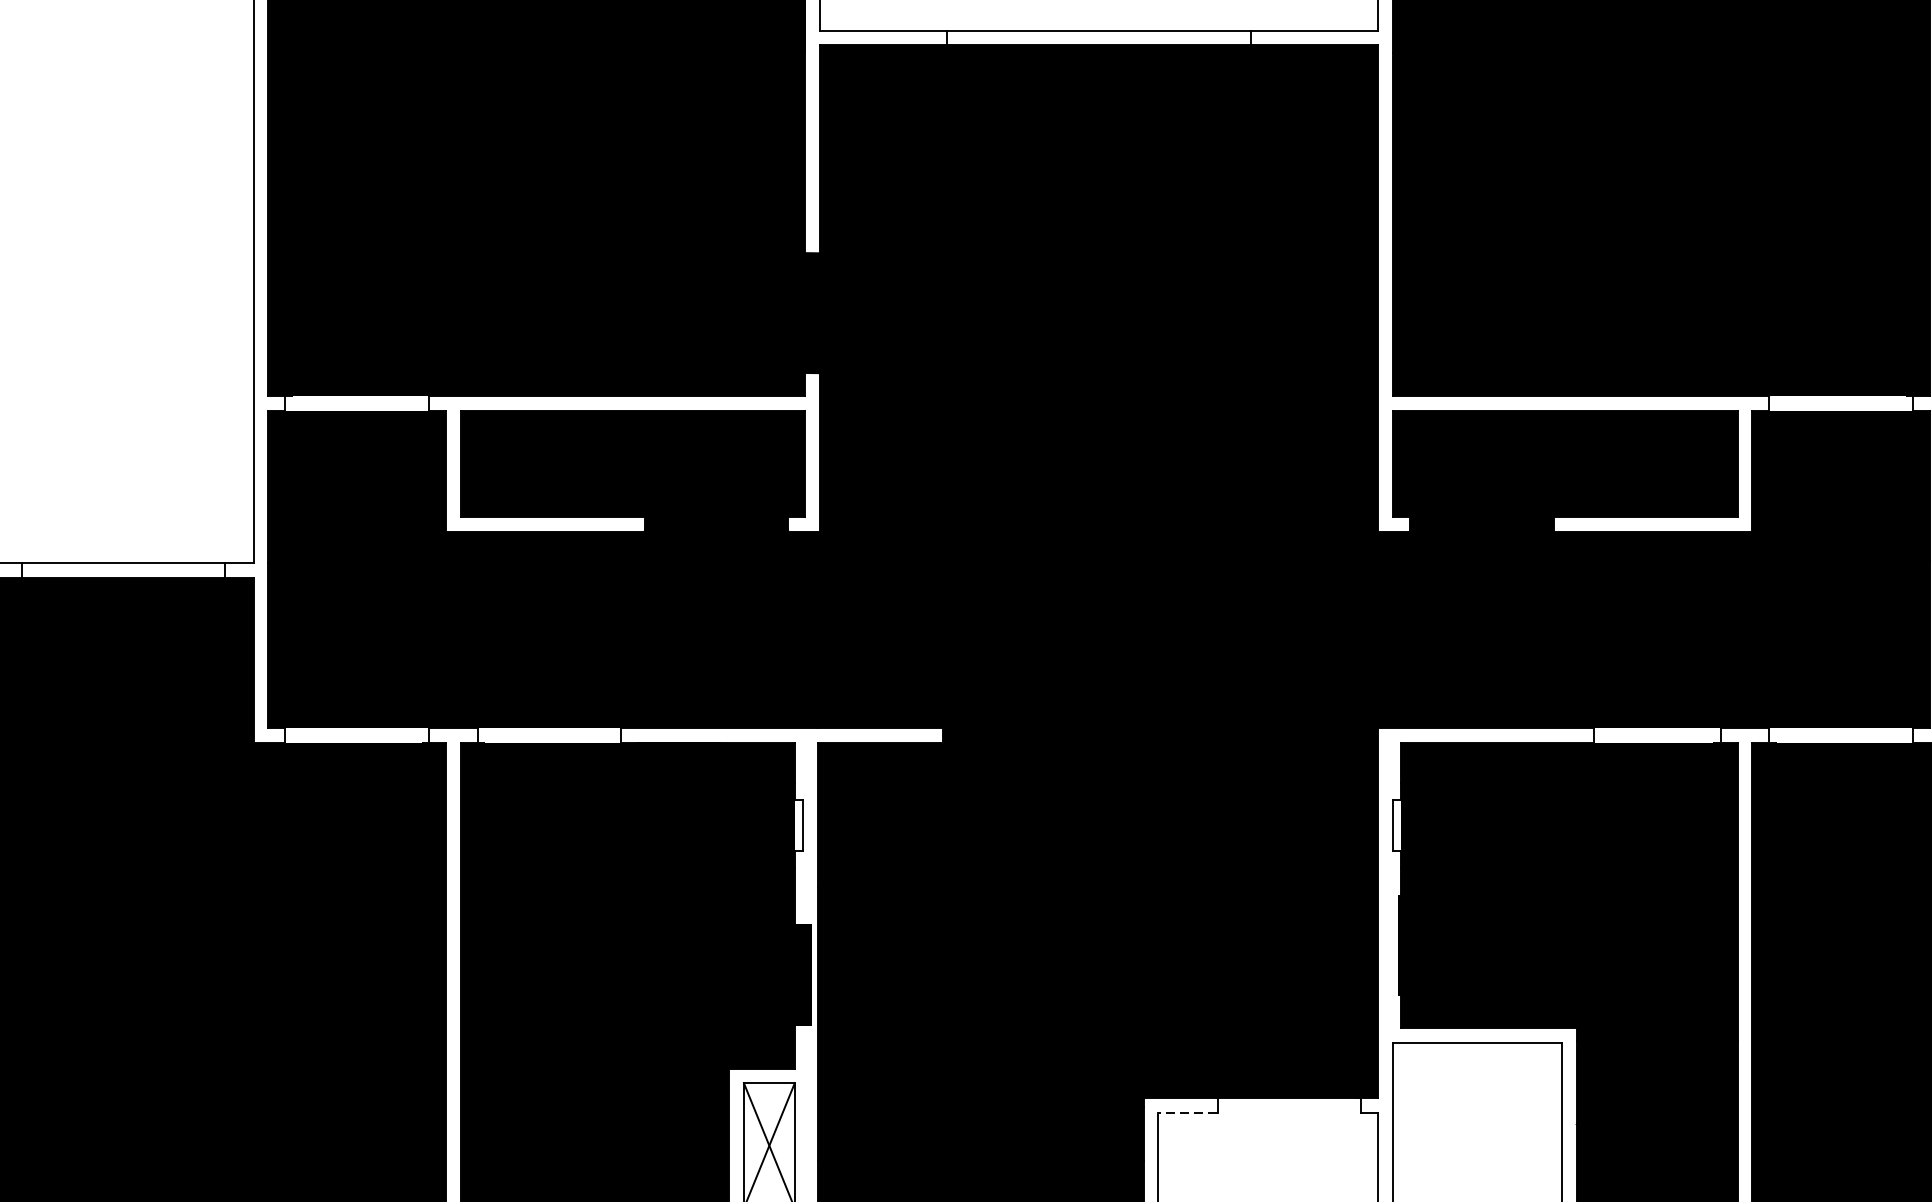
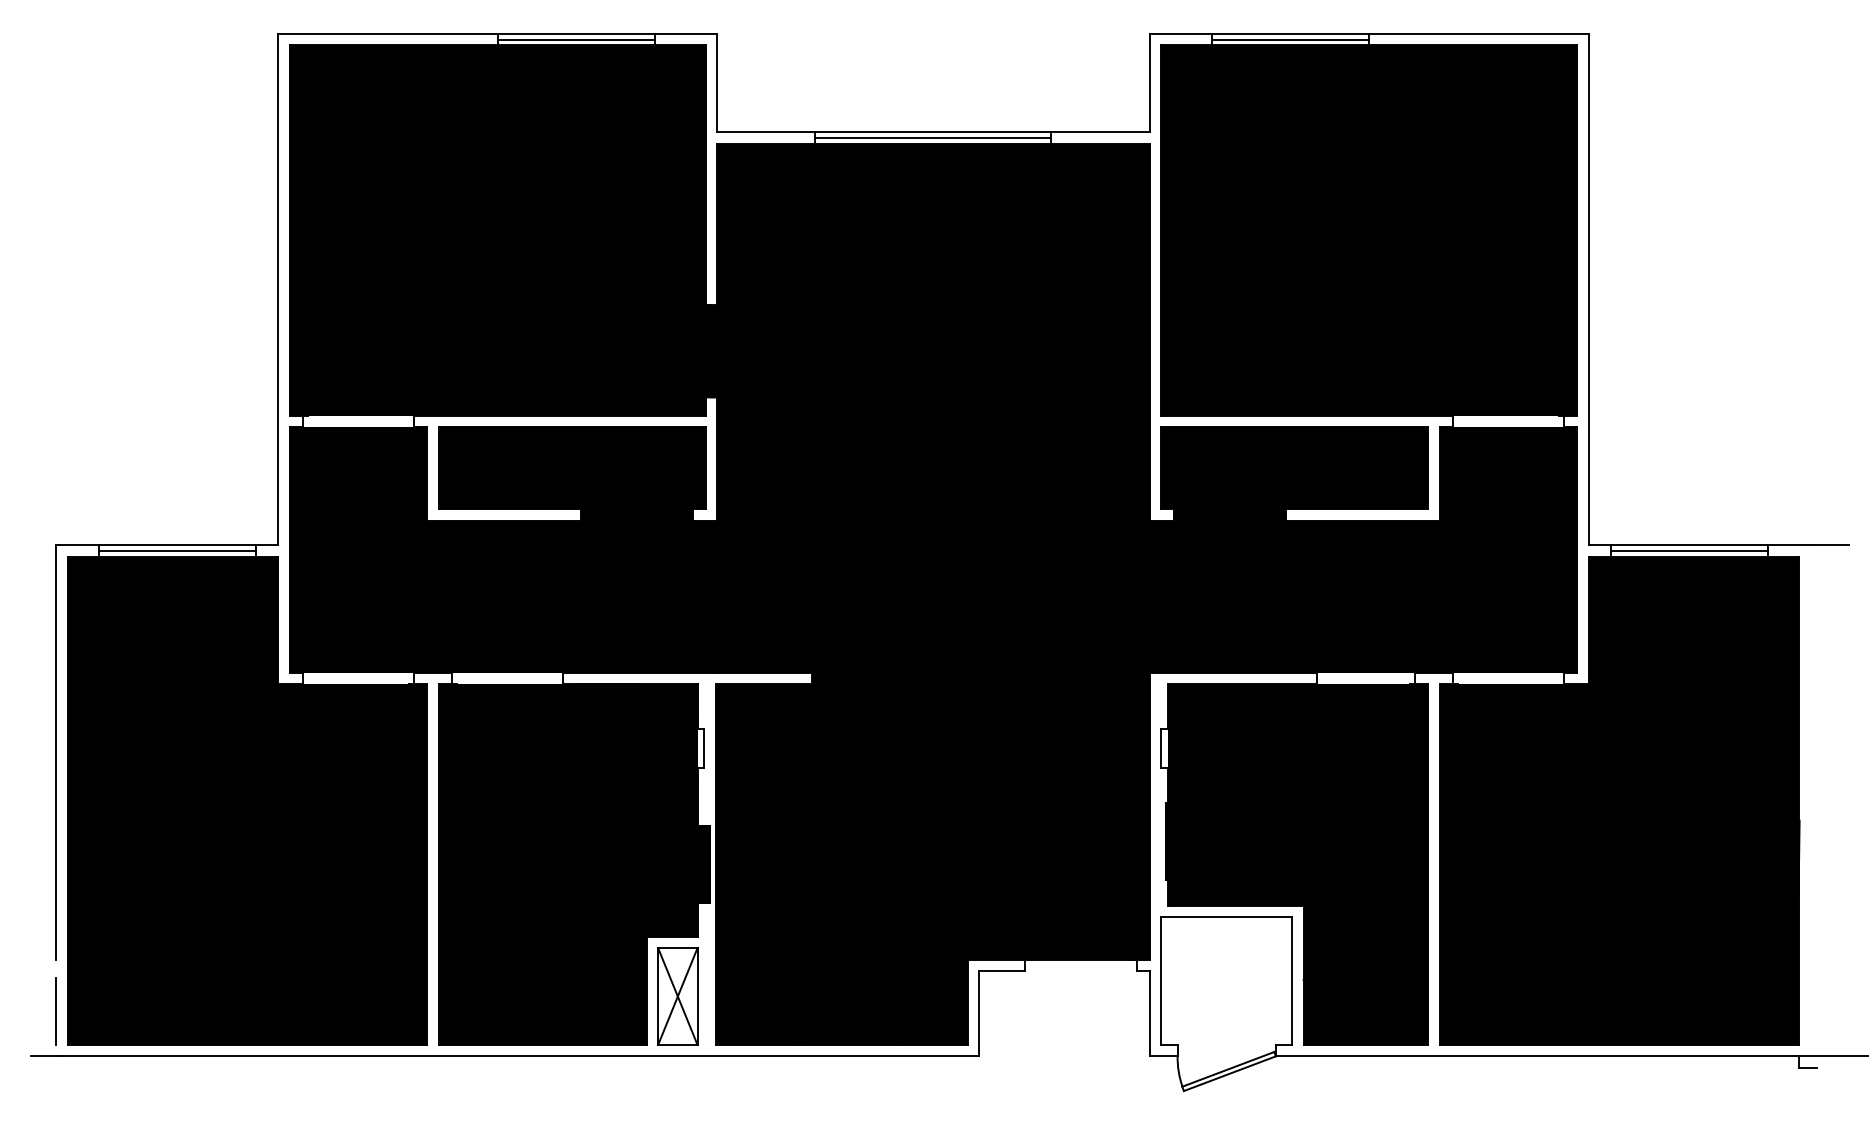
line: (1099, 37) -> (933, 137), added
line: (122, 570) -> (176, 550), added
line: (1188, 1113) -> (1002, 971), dashed -> solid

